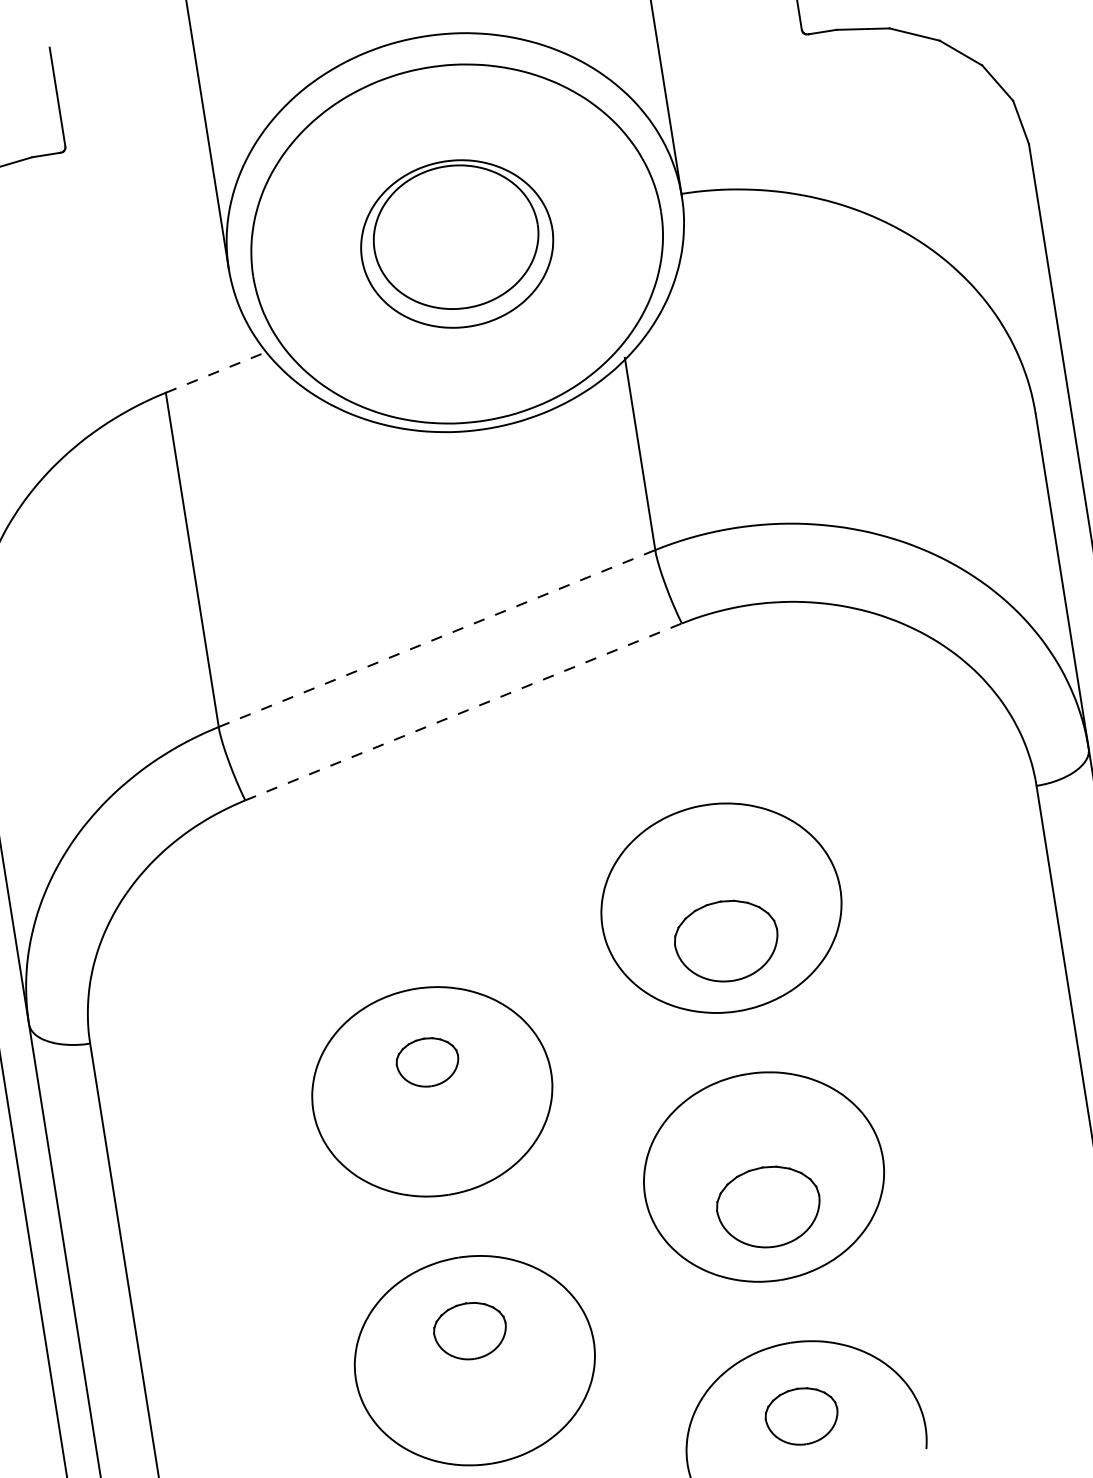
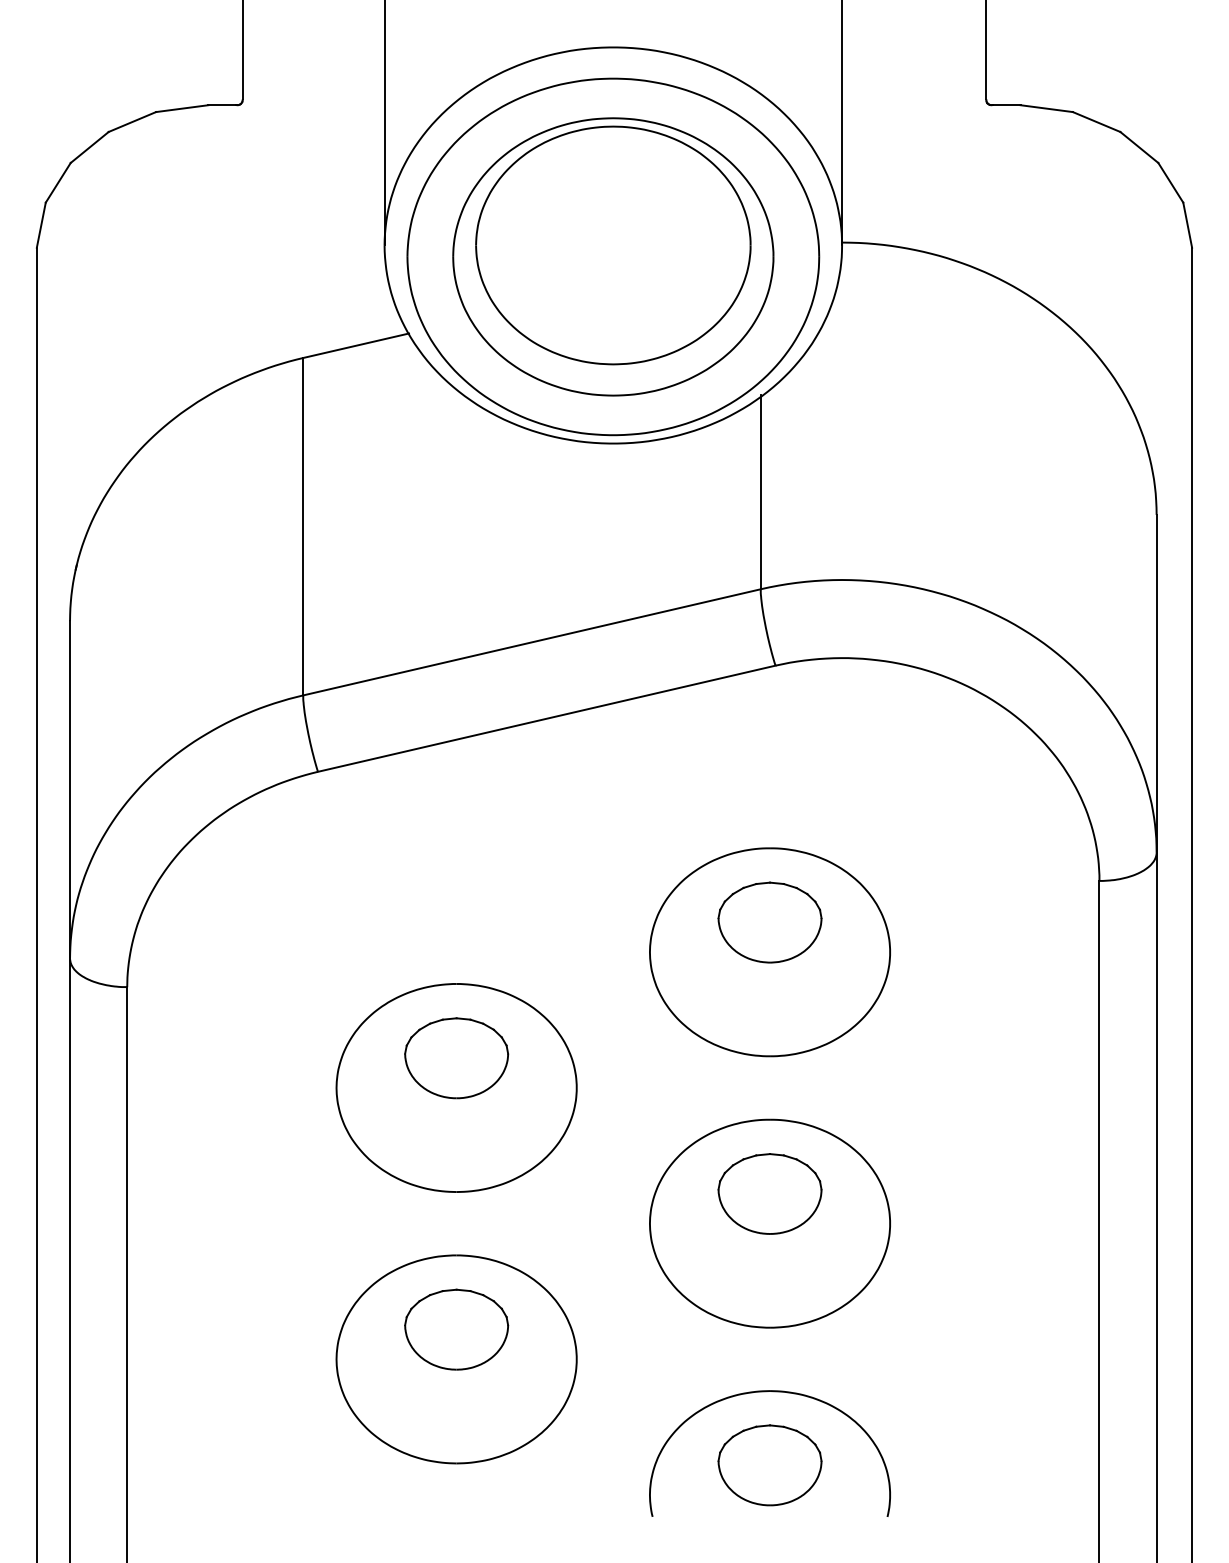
part: (457, 243) -> (613, 256), size x1.67
line: (216, 372) -> (356, 345), dashed -> solid
line: (437, 638) -> (532, 642), dashed -> solid
line: (463, 711) -> (546, 718), dashed -> solid
part: (726, 941) -> (769, 922), moved
part: (427, 1062) -> (456, 1058), size x1.67
part: (768, 1206) -> (769, 1193), moved
part: (470, 1331) -> (456, 1329), size x1.43
part: (801, 1416) -> (769, 1465), size x1.43

